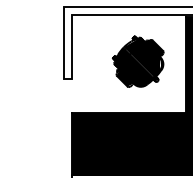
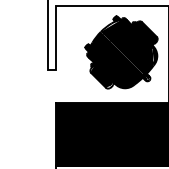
part: (138, 61) -> (121, 52), size x1.43

